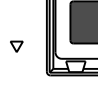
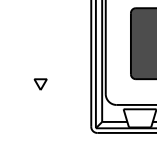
part: (16, 46) -> (40, 84), size x0.6

